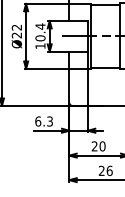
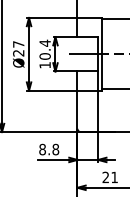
text: (16, 27) -> (18, 44), Ø22 -> Ø27
text: (44, 121) -> (49, 149), 6.3 -> 8.8
text: (102, 146) -> (114, 177), 20 -> 21

